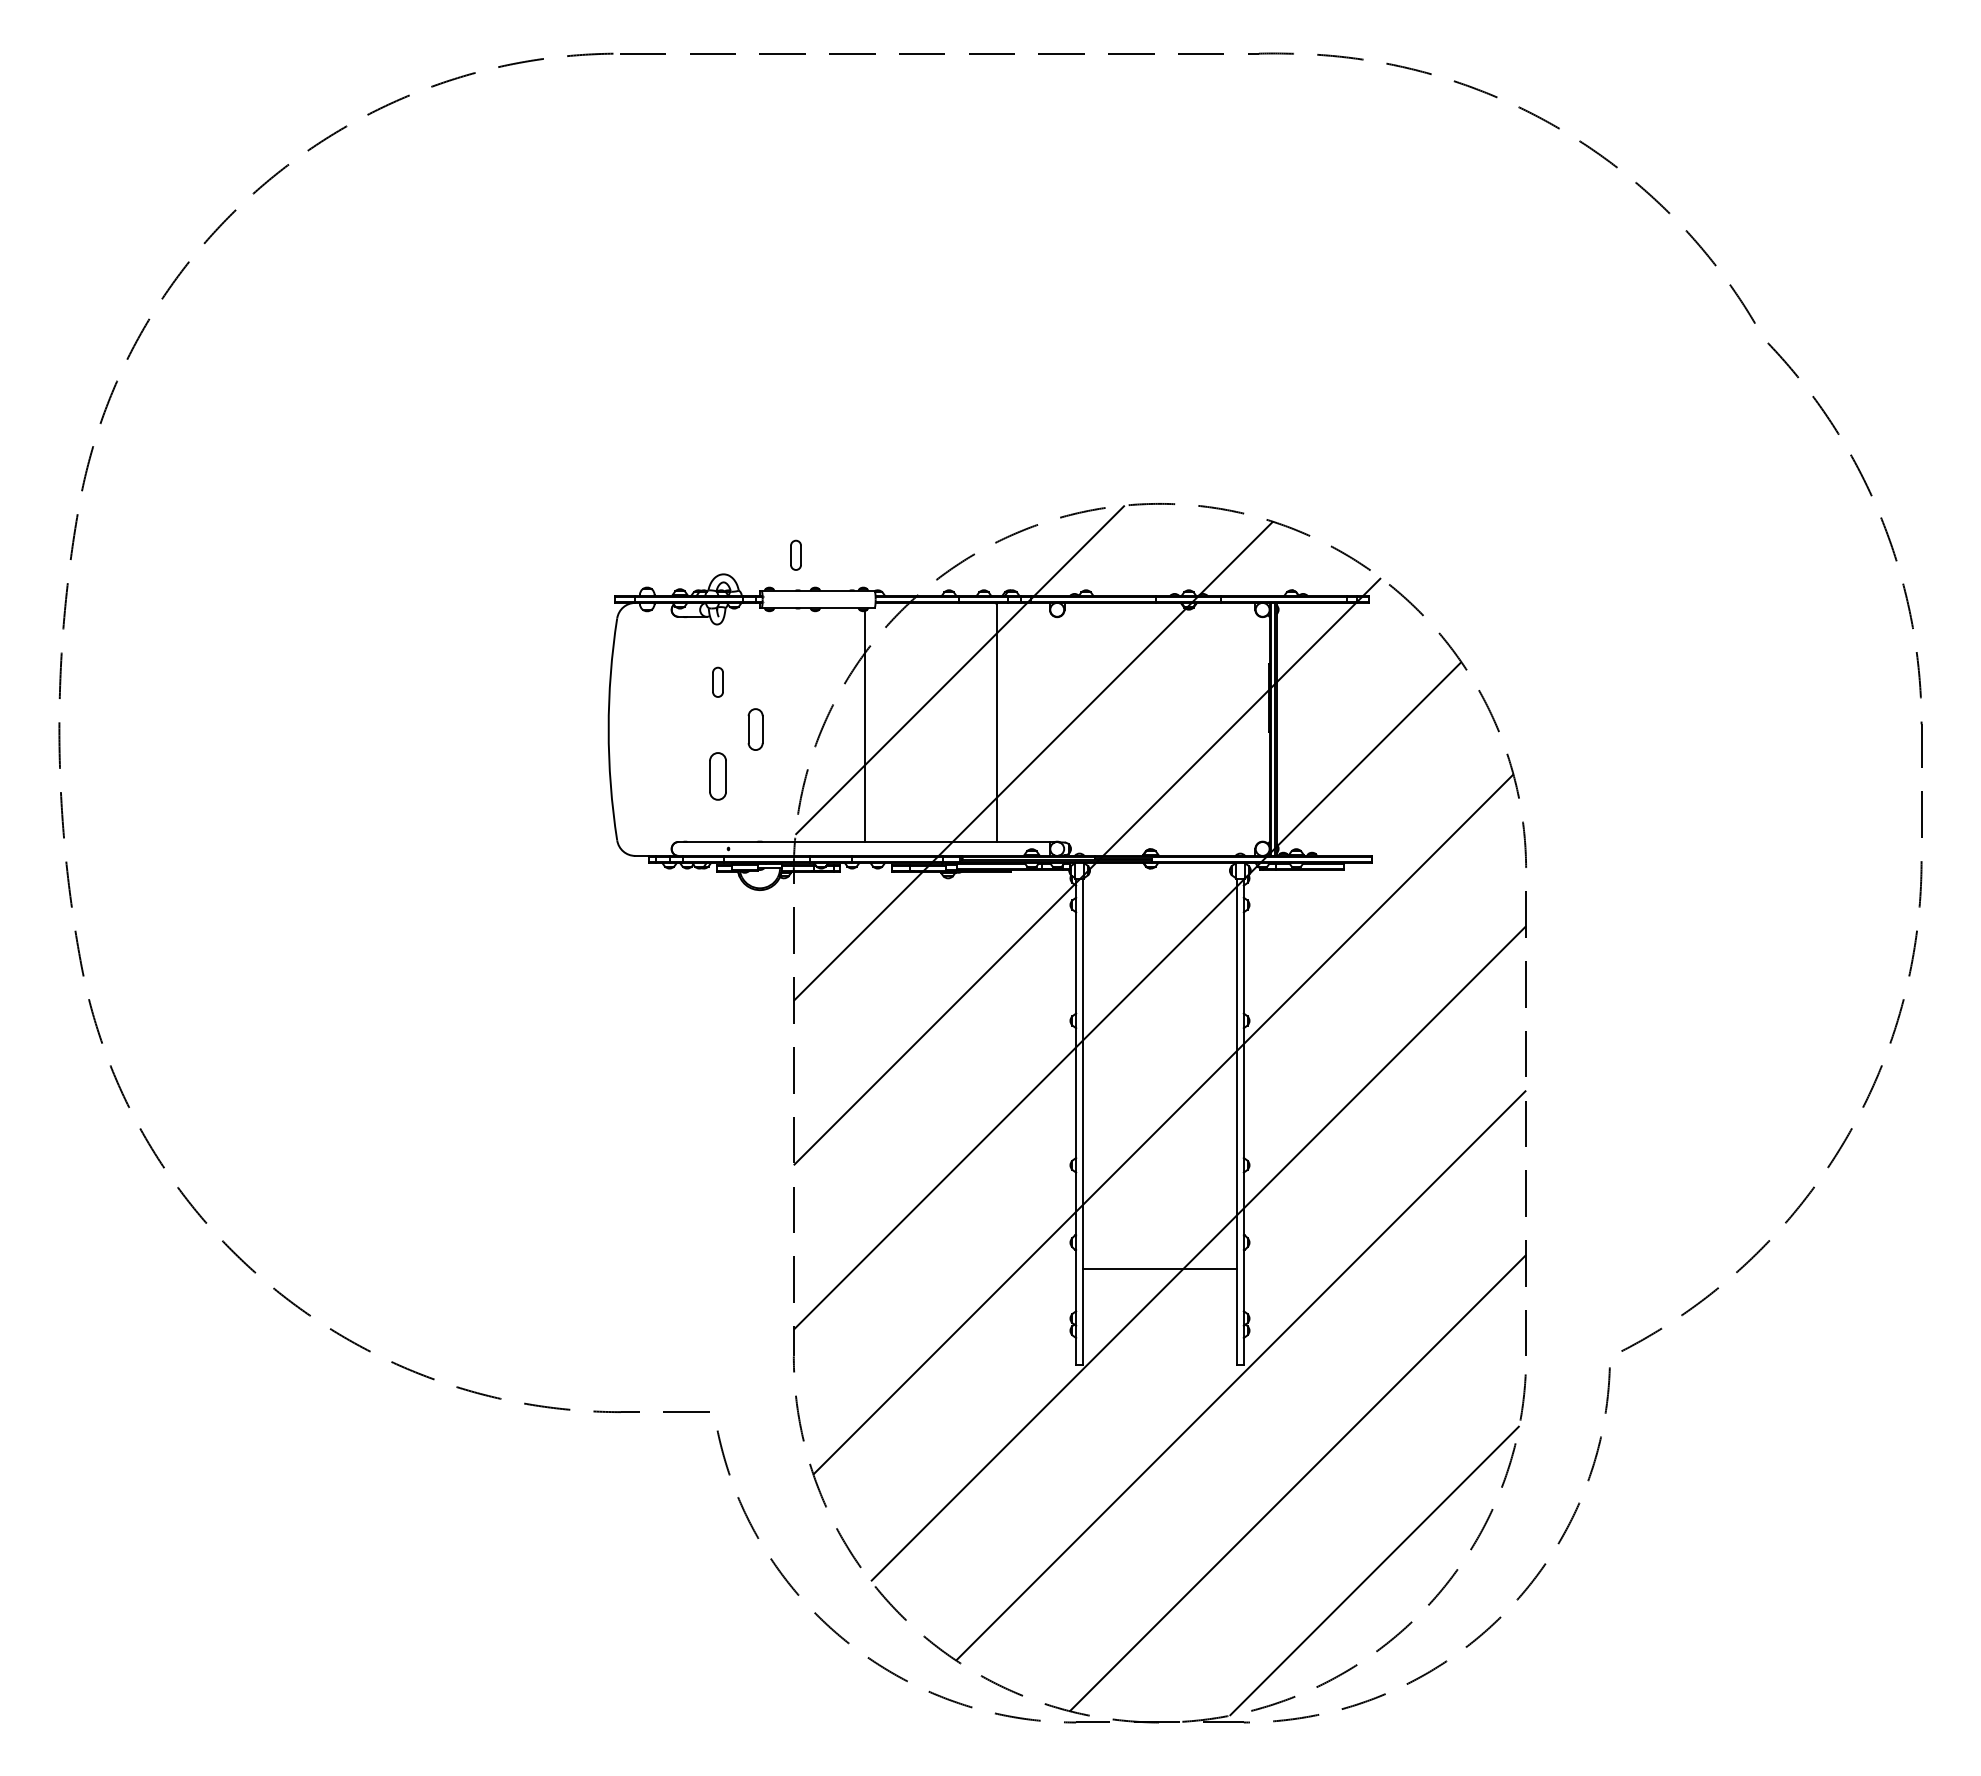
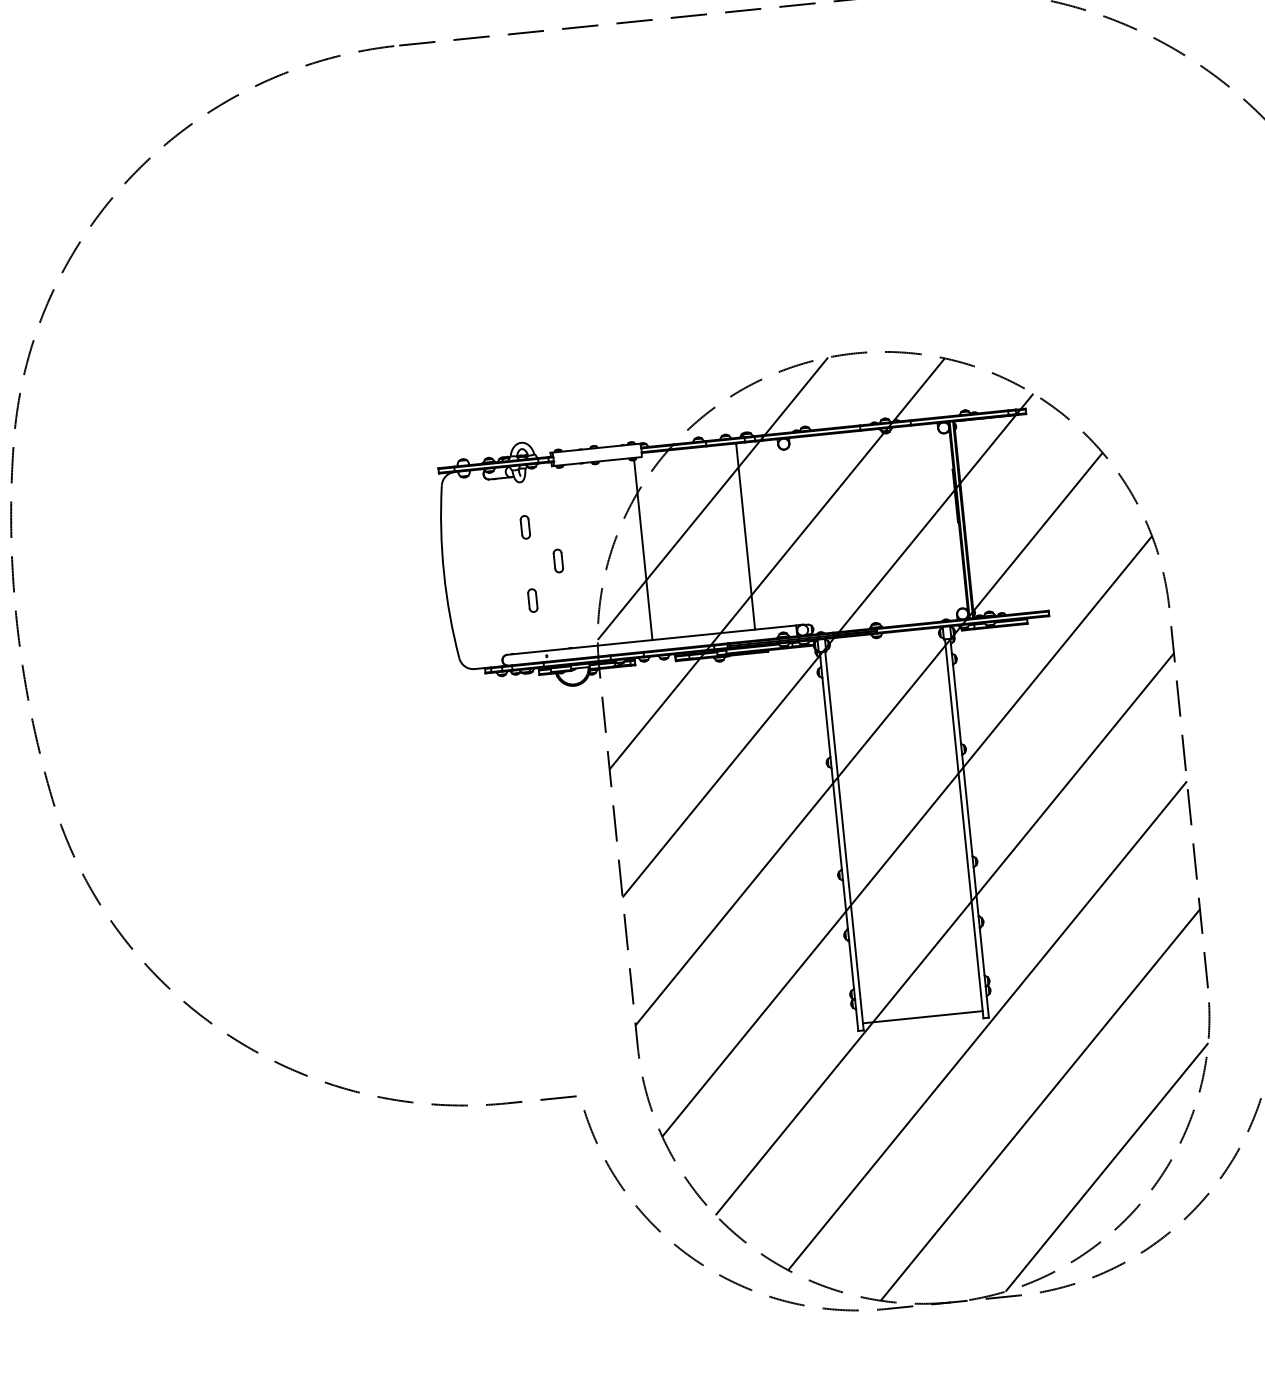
part: (795, 554) -> (575, 421), removed
part: (755, 728) -> (558, 560), size x0.71
part: (717, 776) -> (532, 600), size x0.62
line: (1159, 1269) -> (922, 1017), moved

